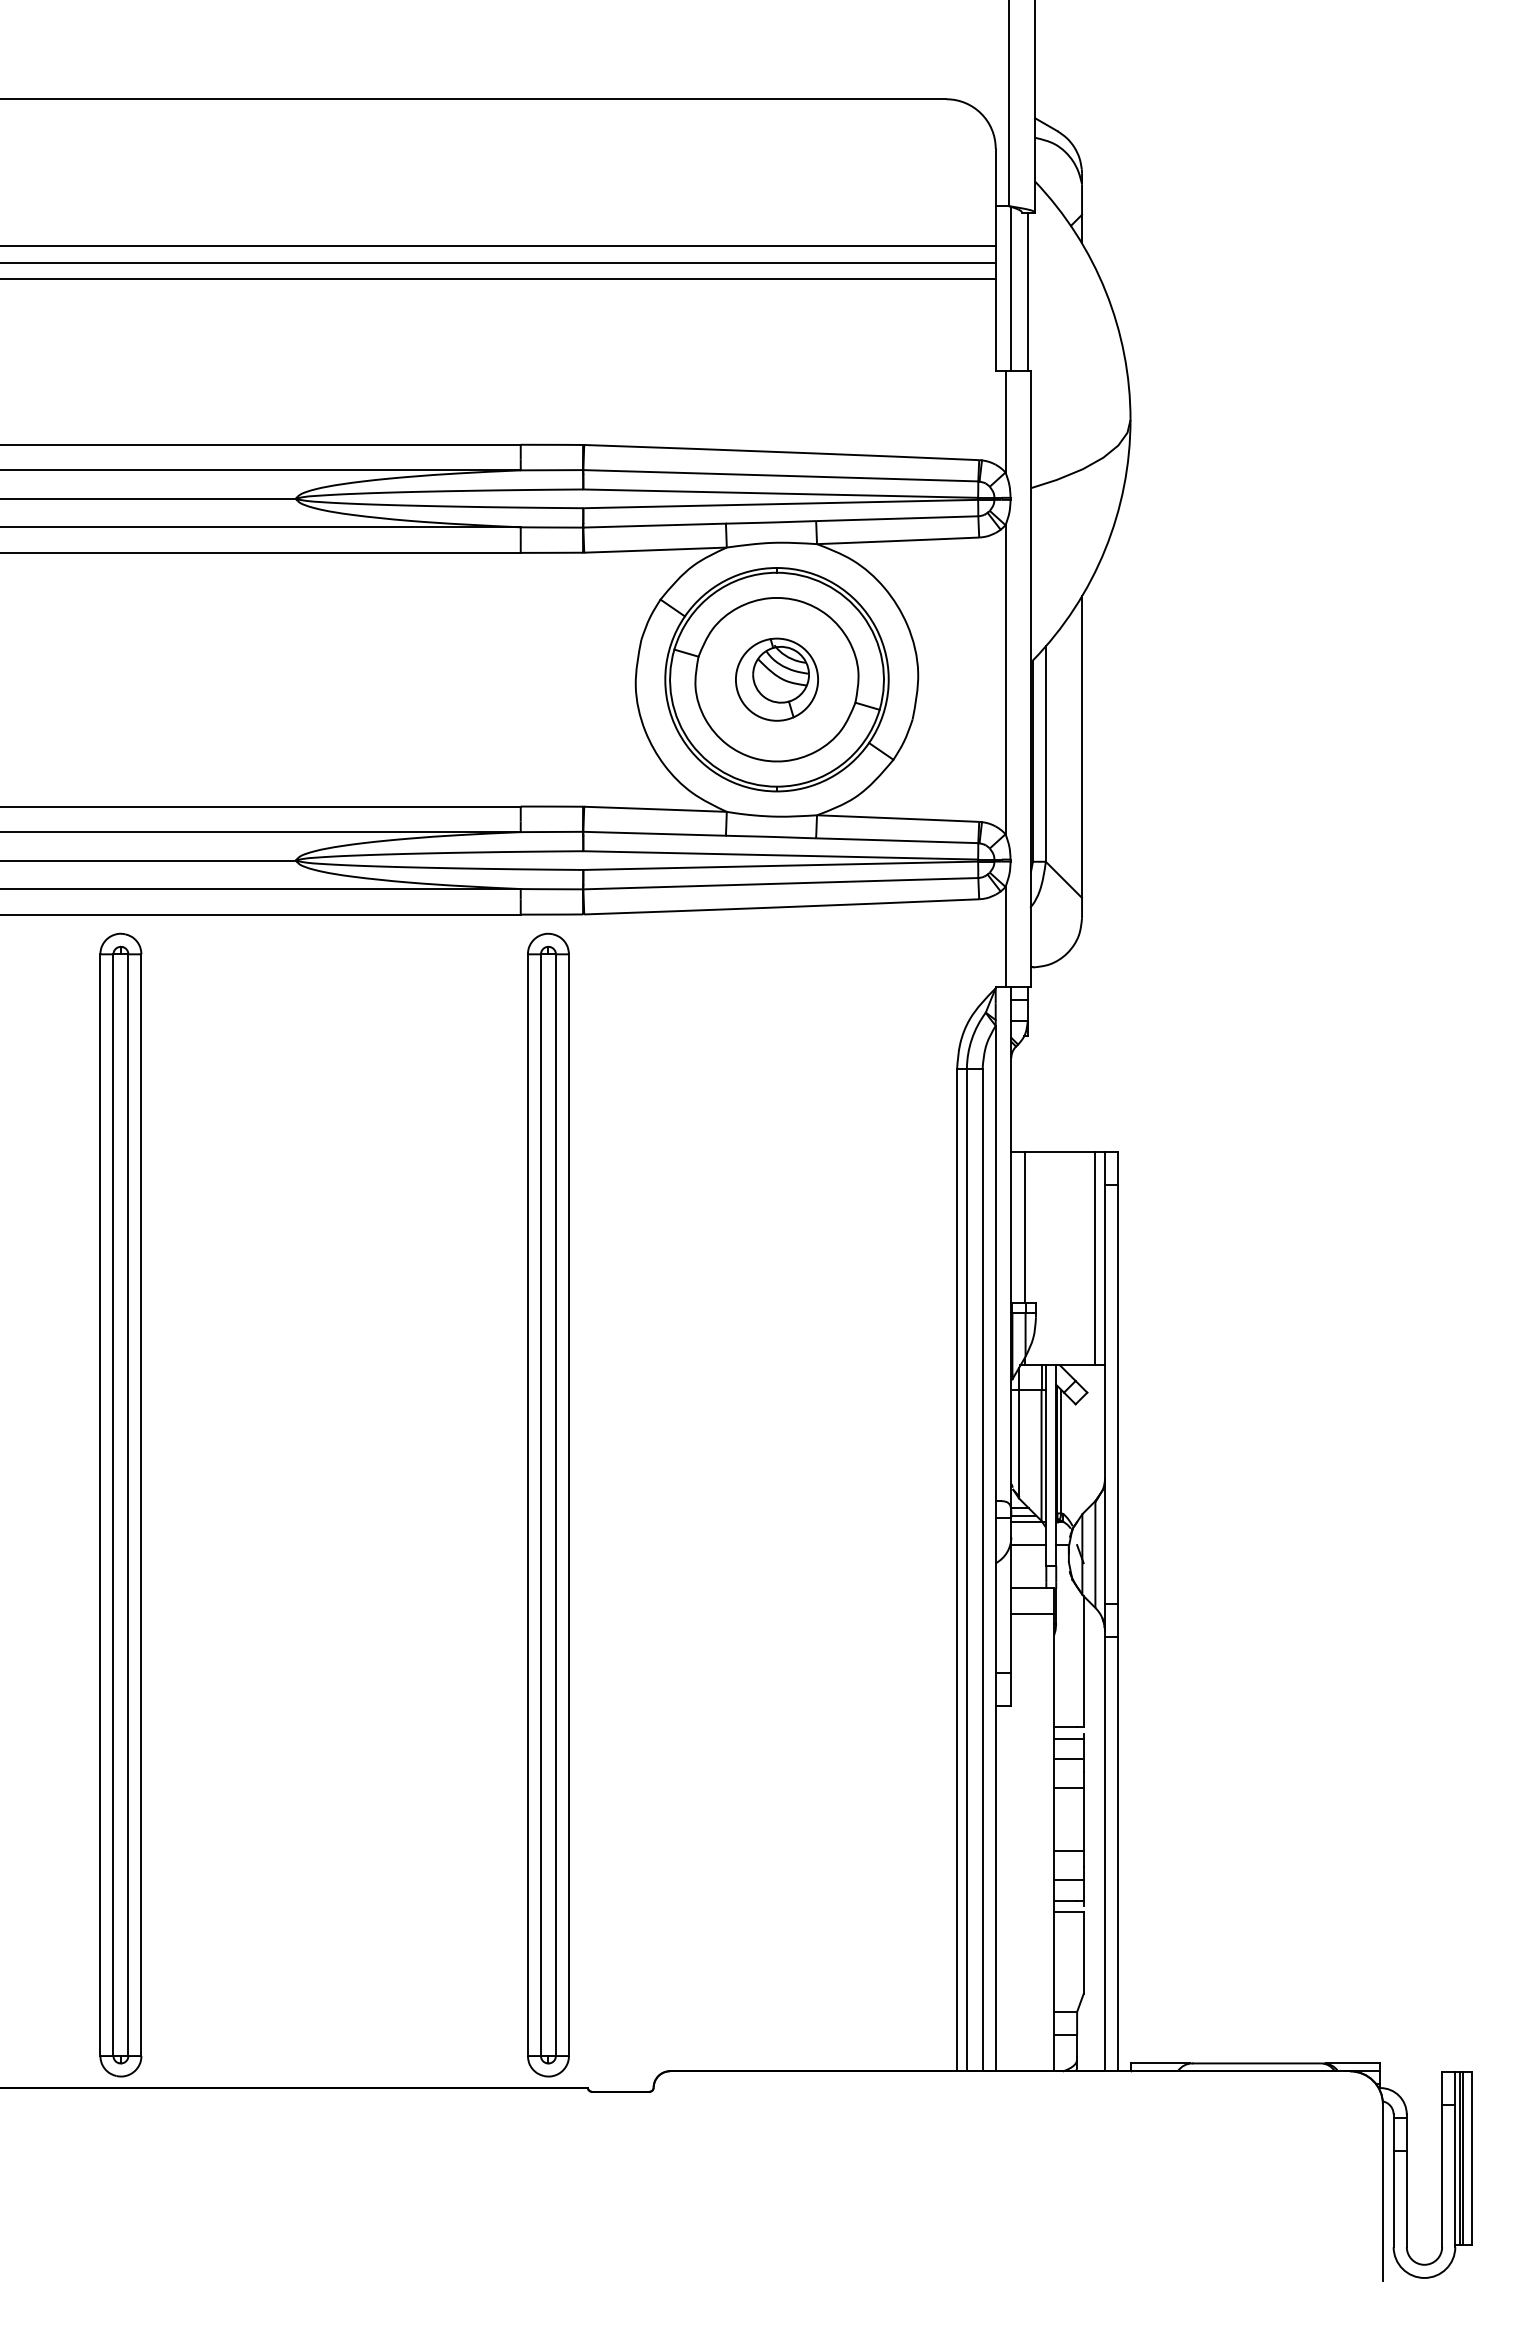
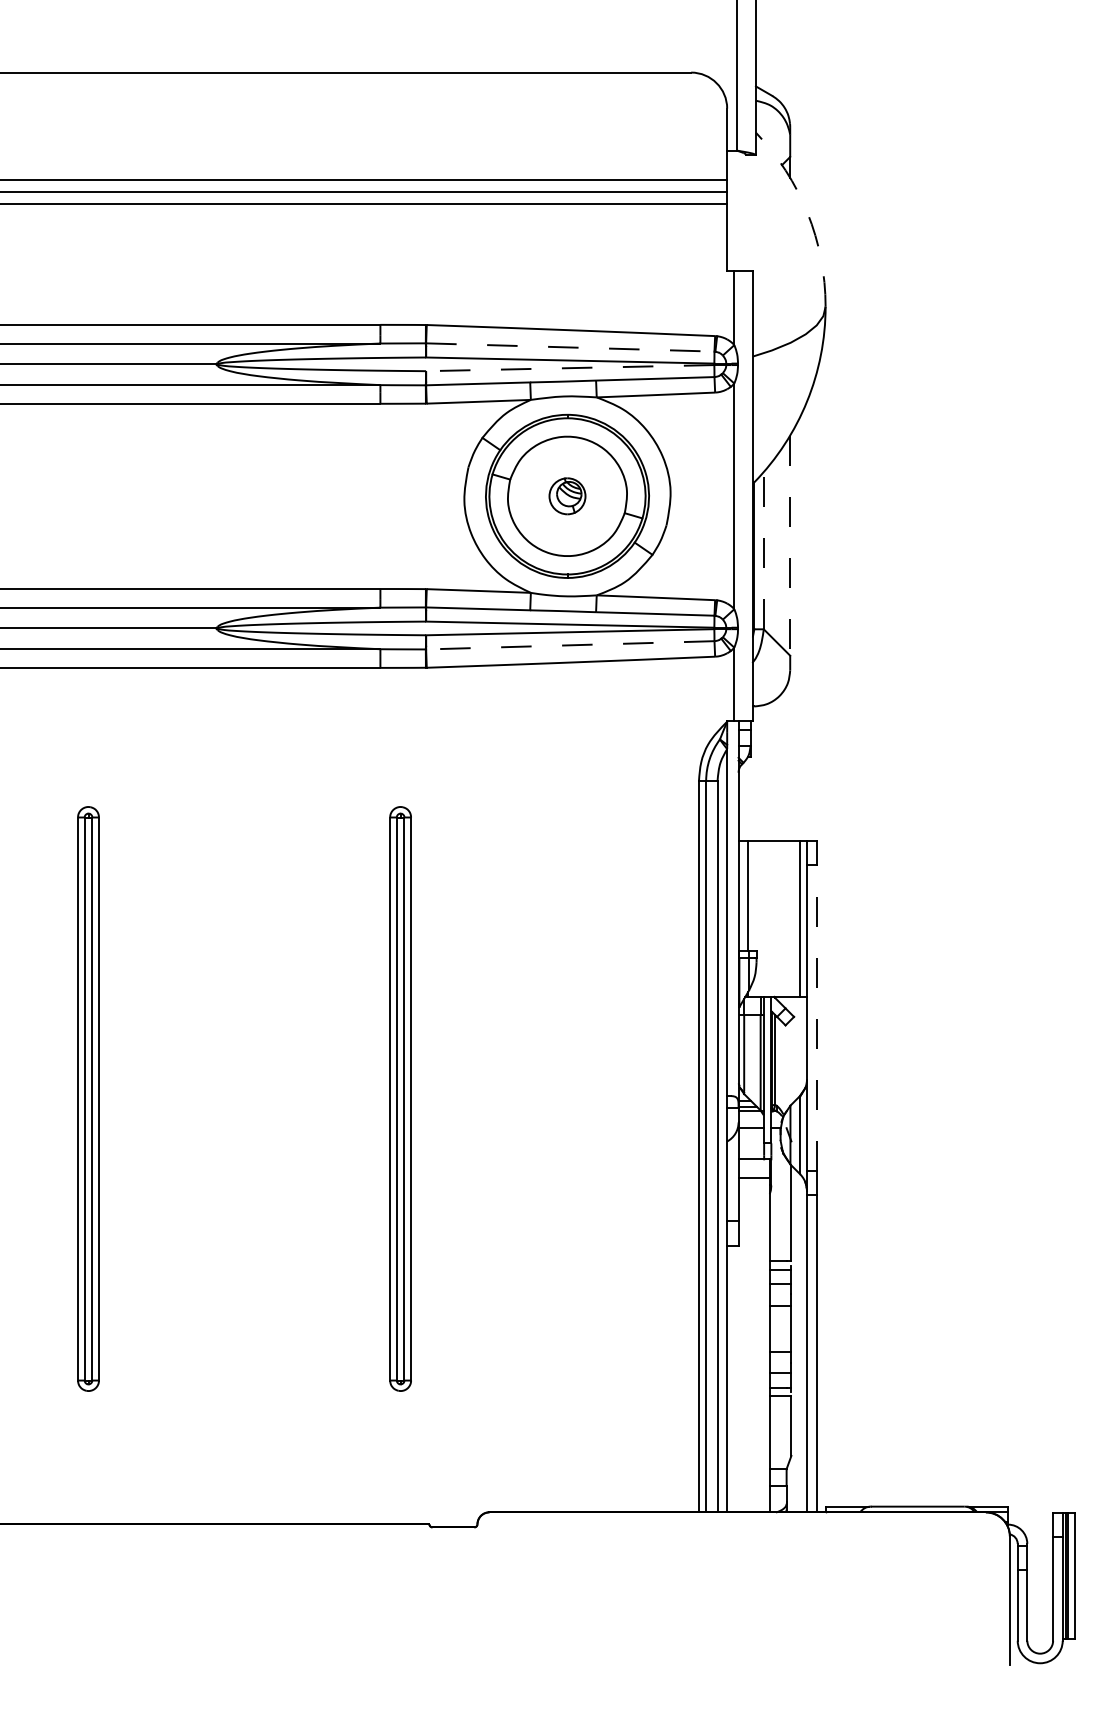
line: (1011, 288) -> (738, 210), removed
line: (1027, 291) -> (750, 212), removed
arc: (1105, 291) -> (807, 212), solid -> dashed
line: (780, 475) -> (570, 347), solid -> dashed
line: (780, 504) -> (570, 368), solid -> dashed
part: (776, 679) -> (567, 496), size x0.6
line: (1082, 747) -> (790, 545), solid -> dashed
line: (1045, 754) -> (763, 550), solid -> dashed
line: (780, 883) -> (570, 645), solid -> dashed
line: (1118, 1394) -> (816, 1018), solid -> dashed
part: (120, 1504) -> (88, 1098), size x0.7
part: (548, 1504) -> (400, 1098), size x0.7

